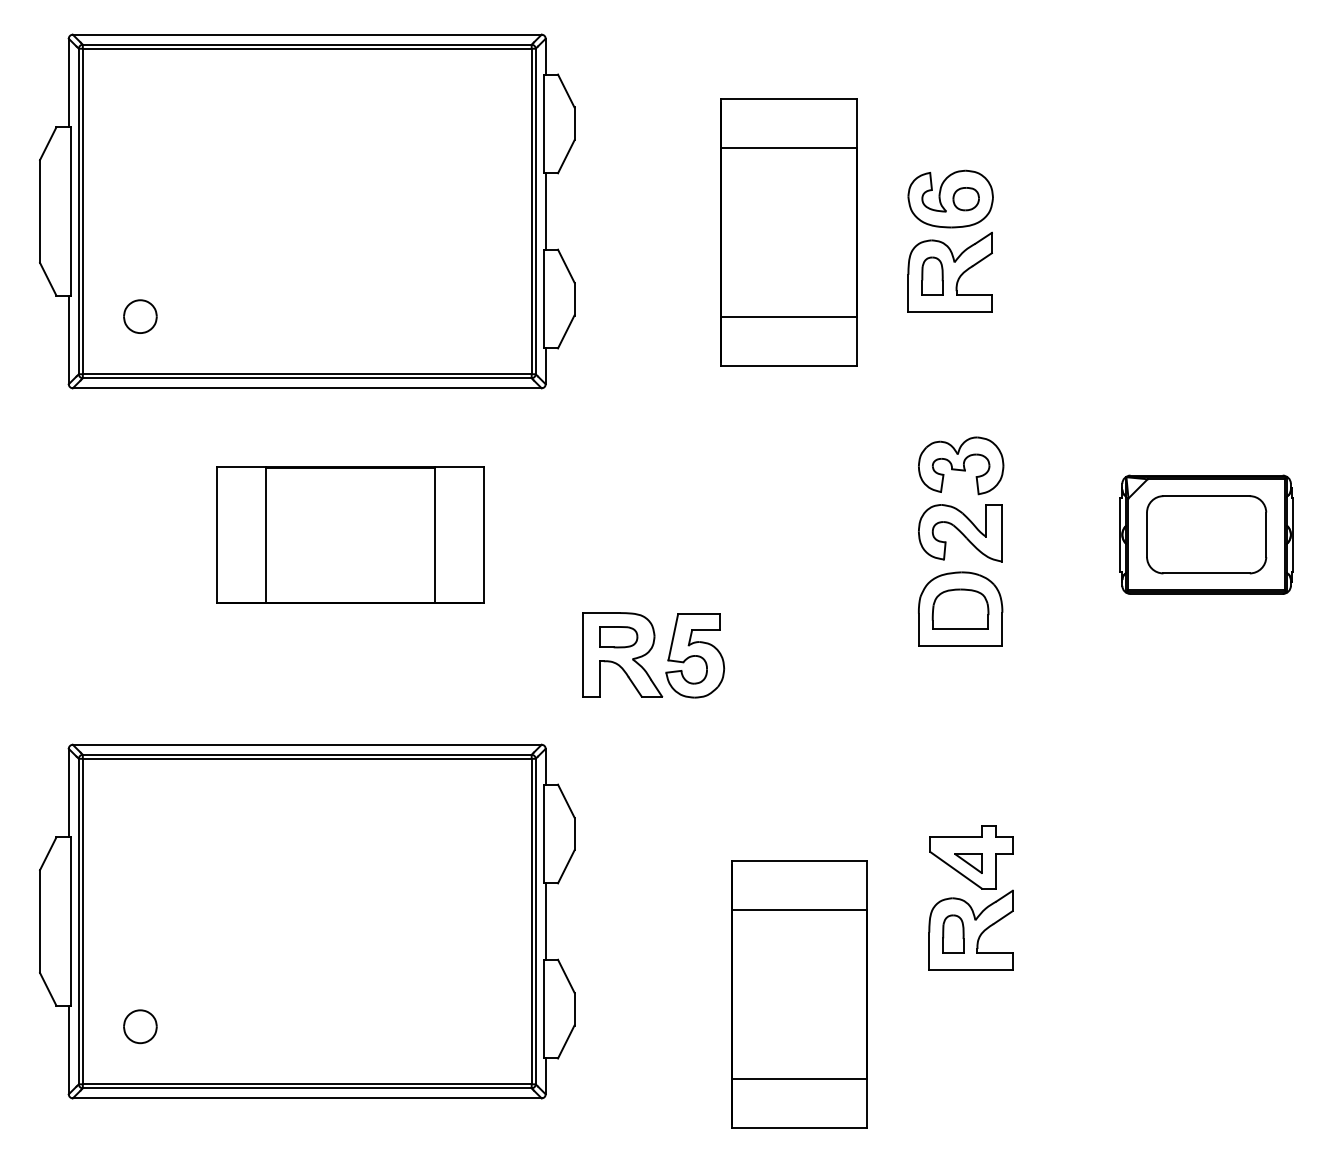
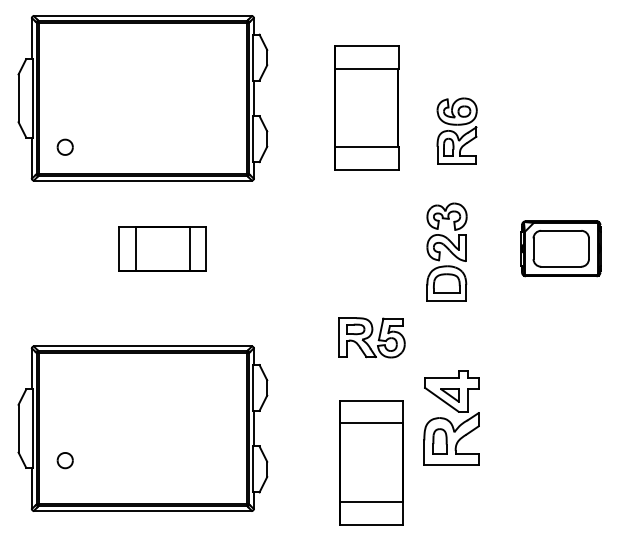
part: (949, 239) -> (456, 130), moved
part: (349, 534) -> (162, 248), size x0.7
part: (652, 654) -> (371, 337), moved
part: (970, 897) -> (451, 417), size x1.4
part: (138, 1026) -> (64, 460), moved

